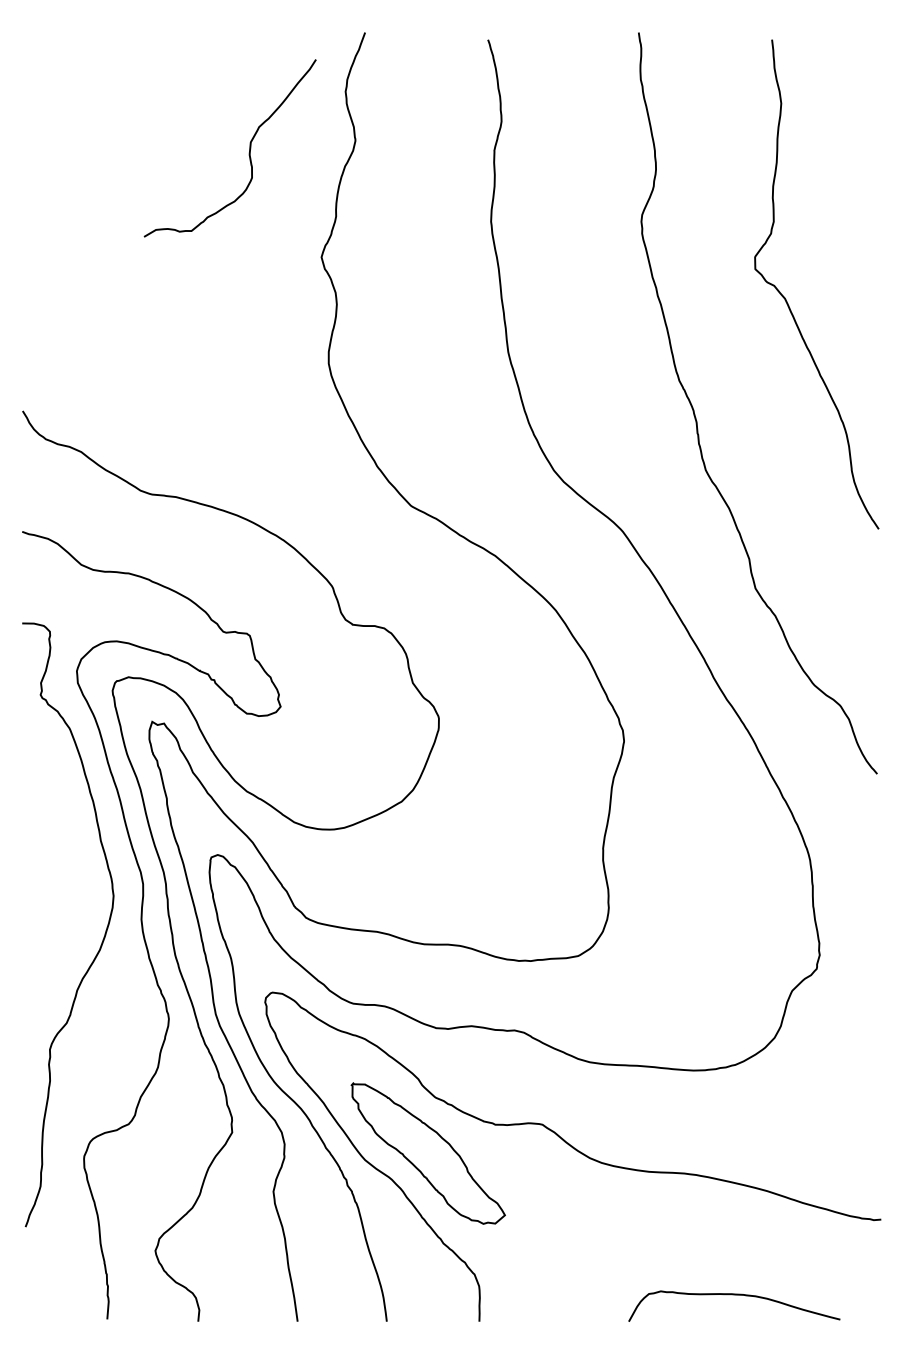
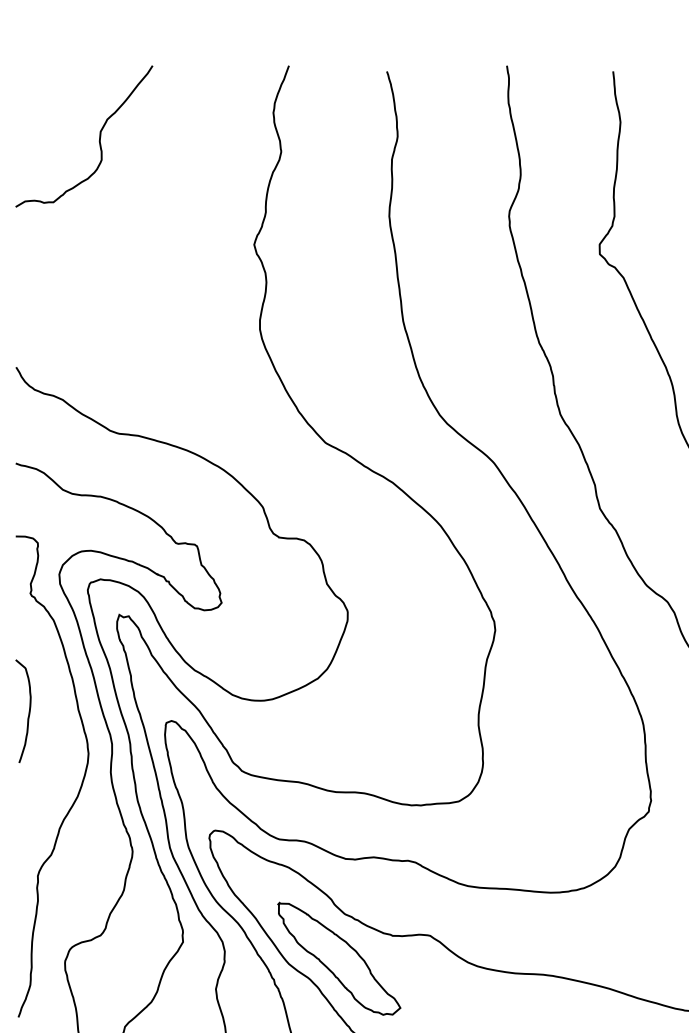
curve: (248, 153) -> (98, 140), moved
curve: (38, 843) -> (28, 711), added

